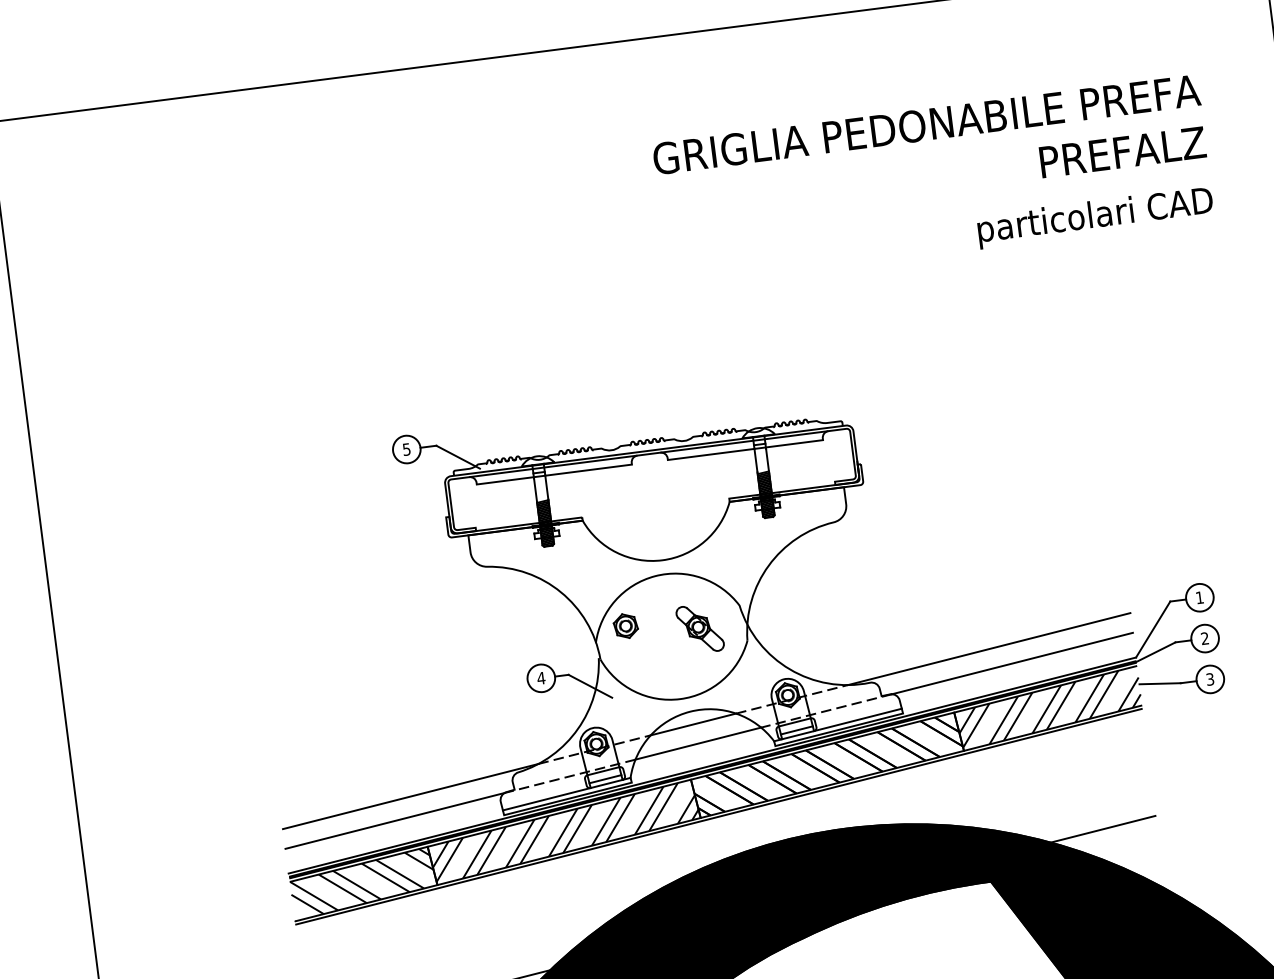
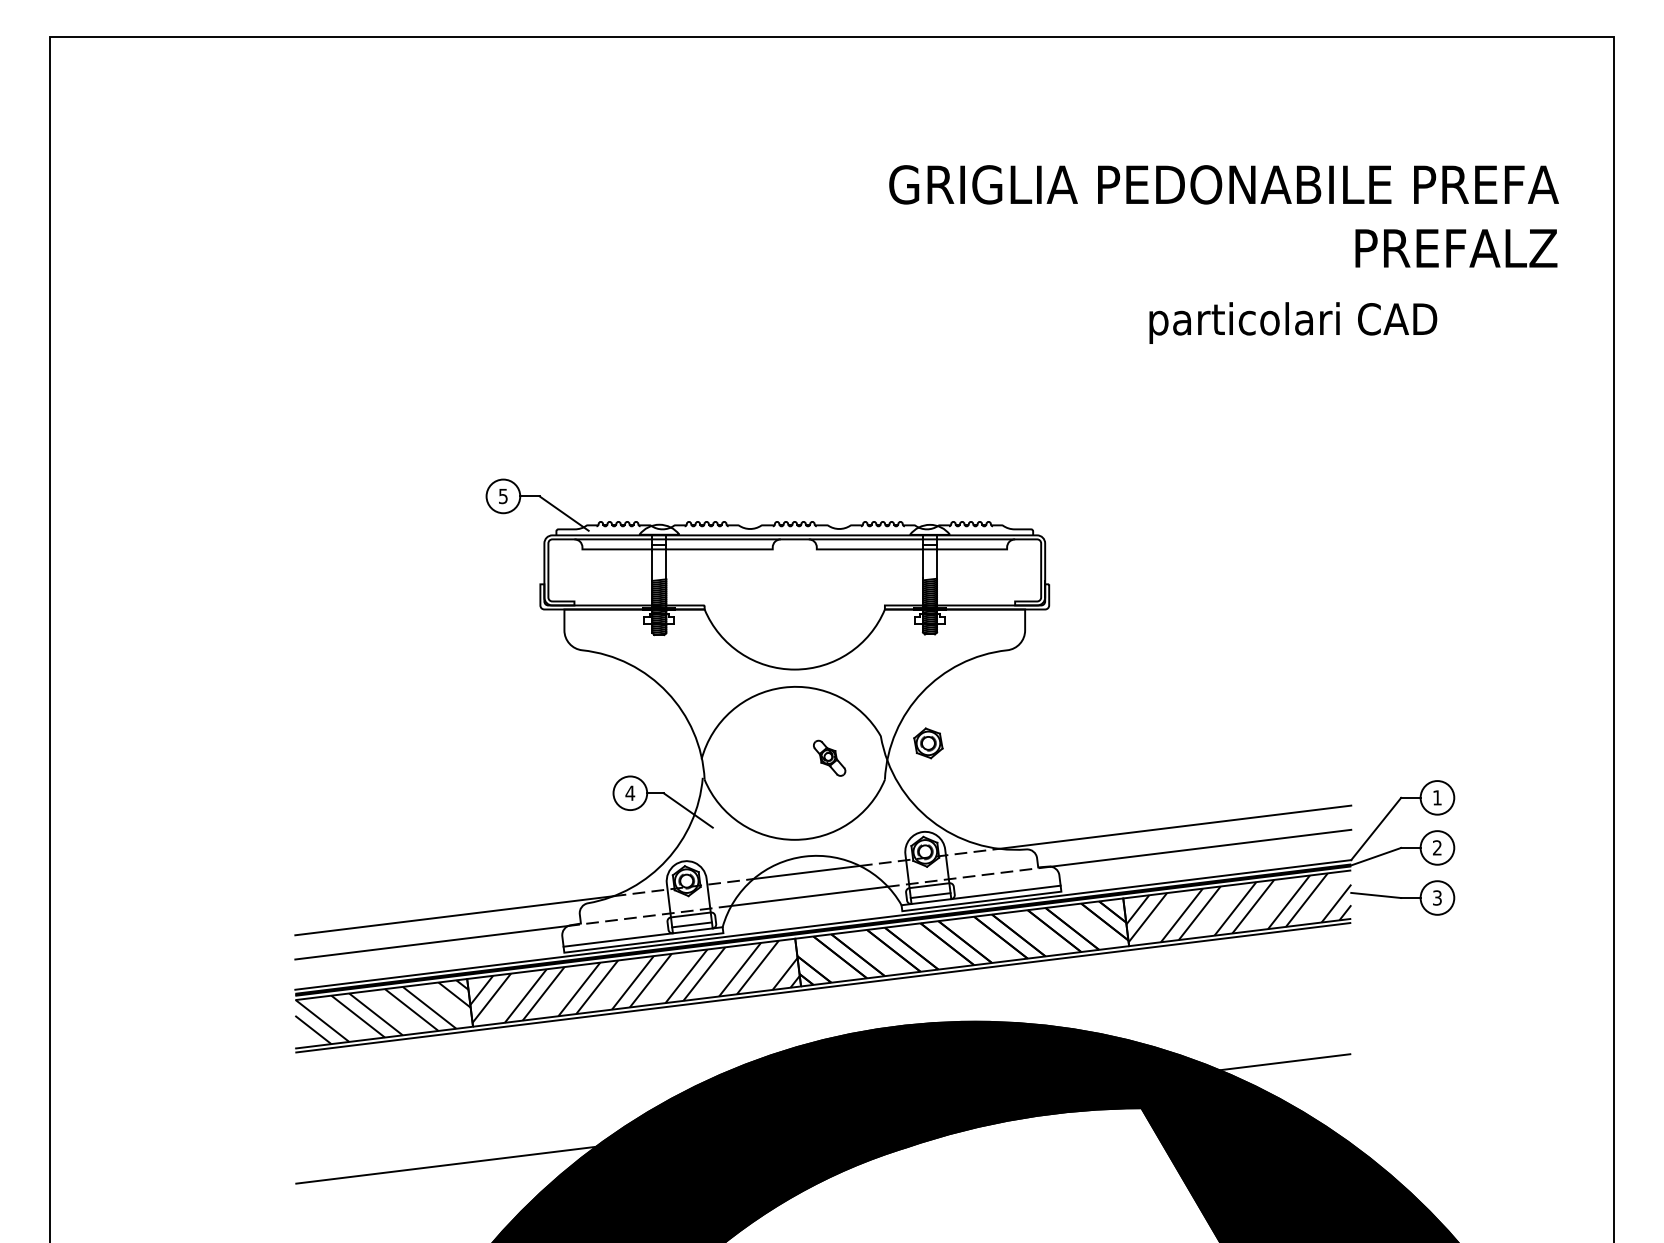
text: (929, 150) -> (1223, 216), moved
text: (1095, 217) -> (1293, 322), moved
part: (625, 626) -> (928, 743), moved
part: (700, 629) -> (829, 758), size x0.6

